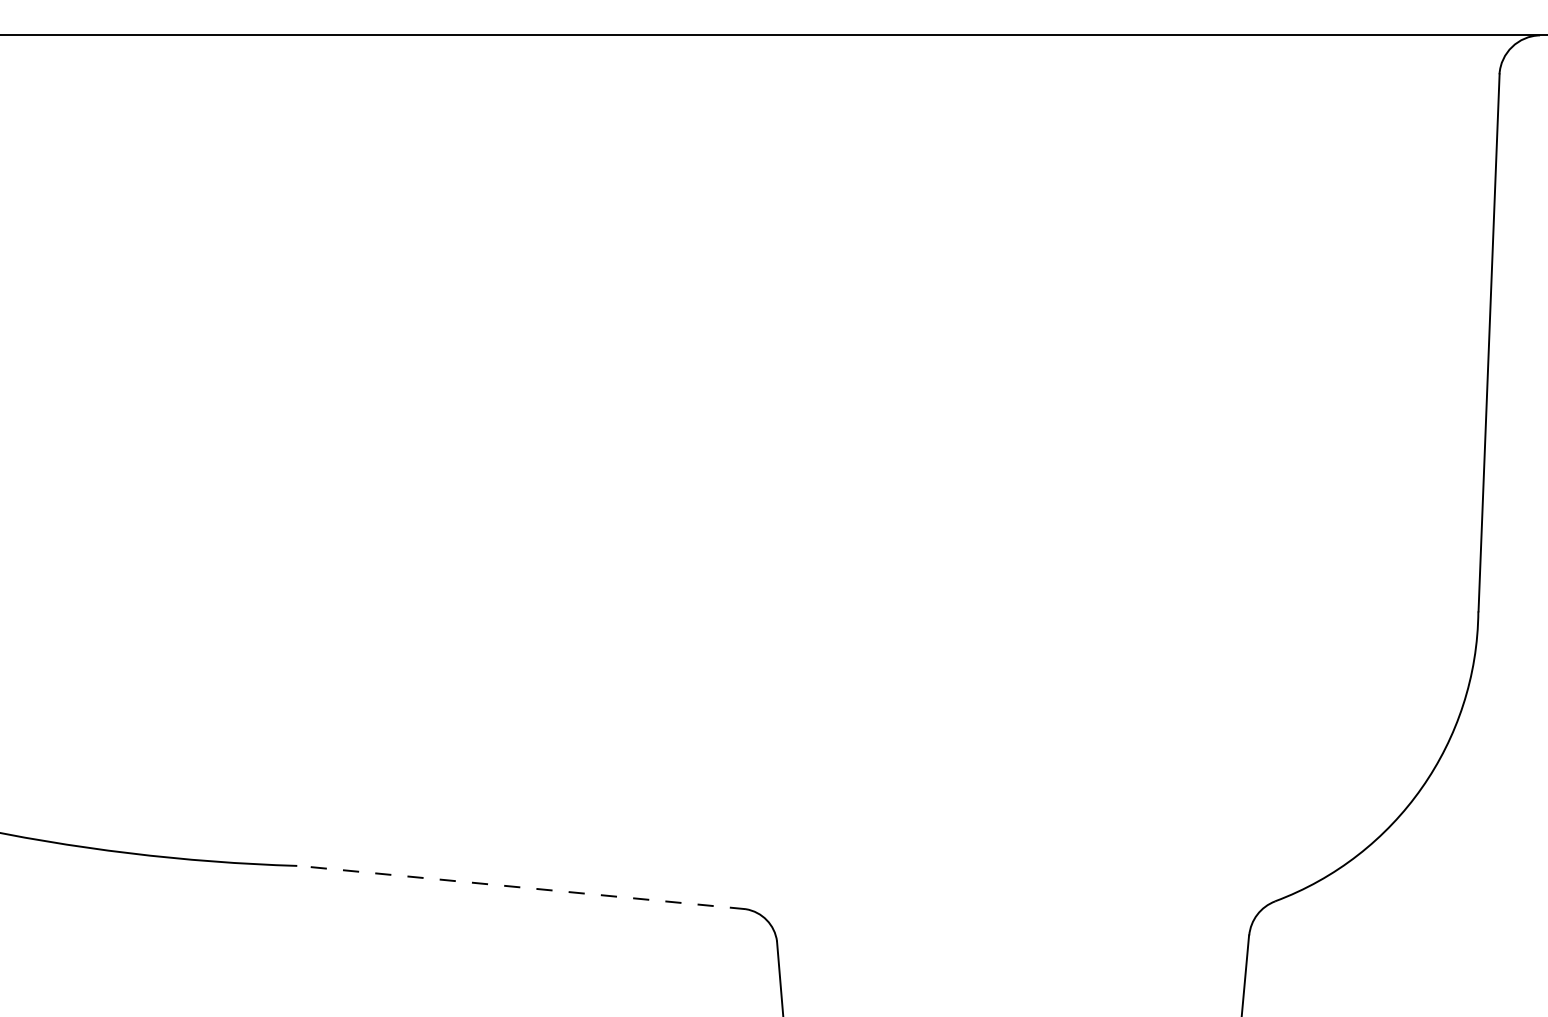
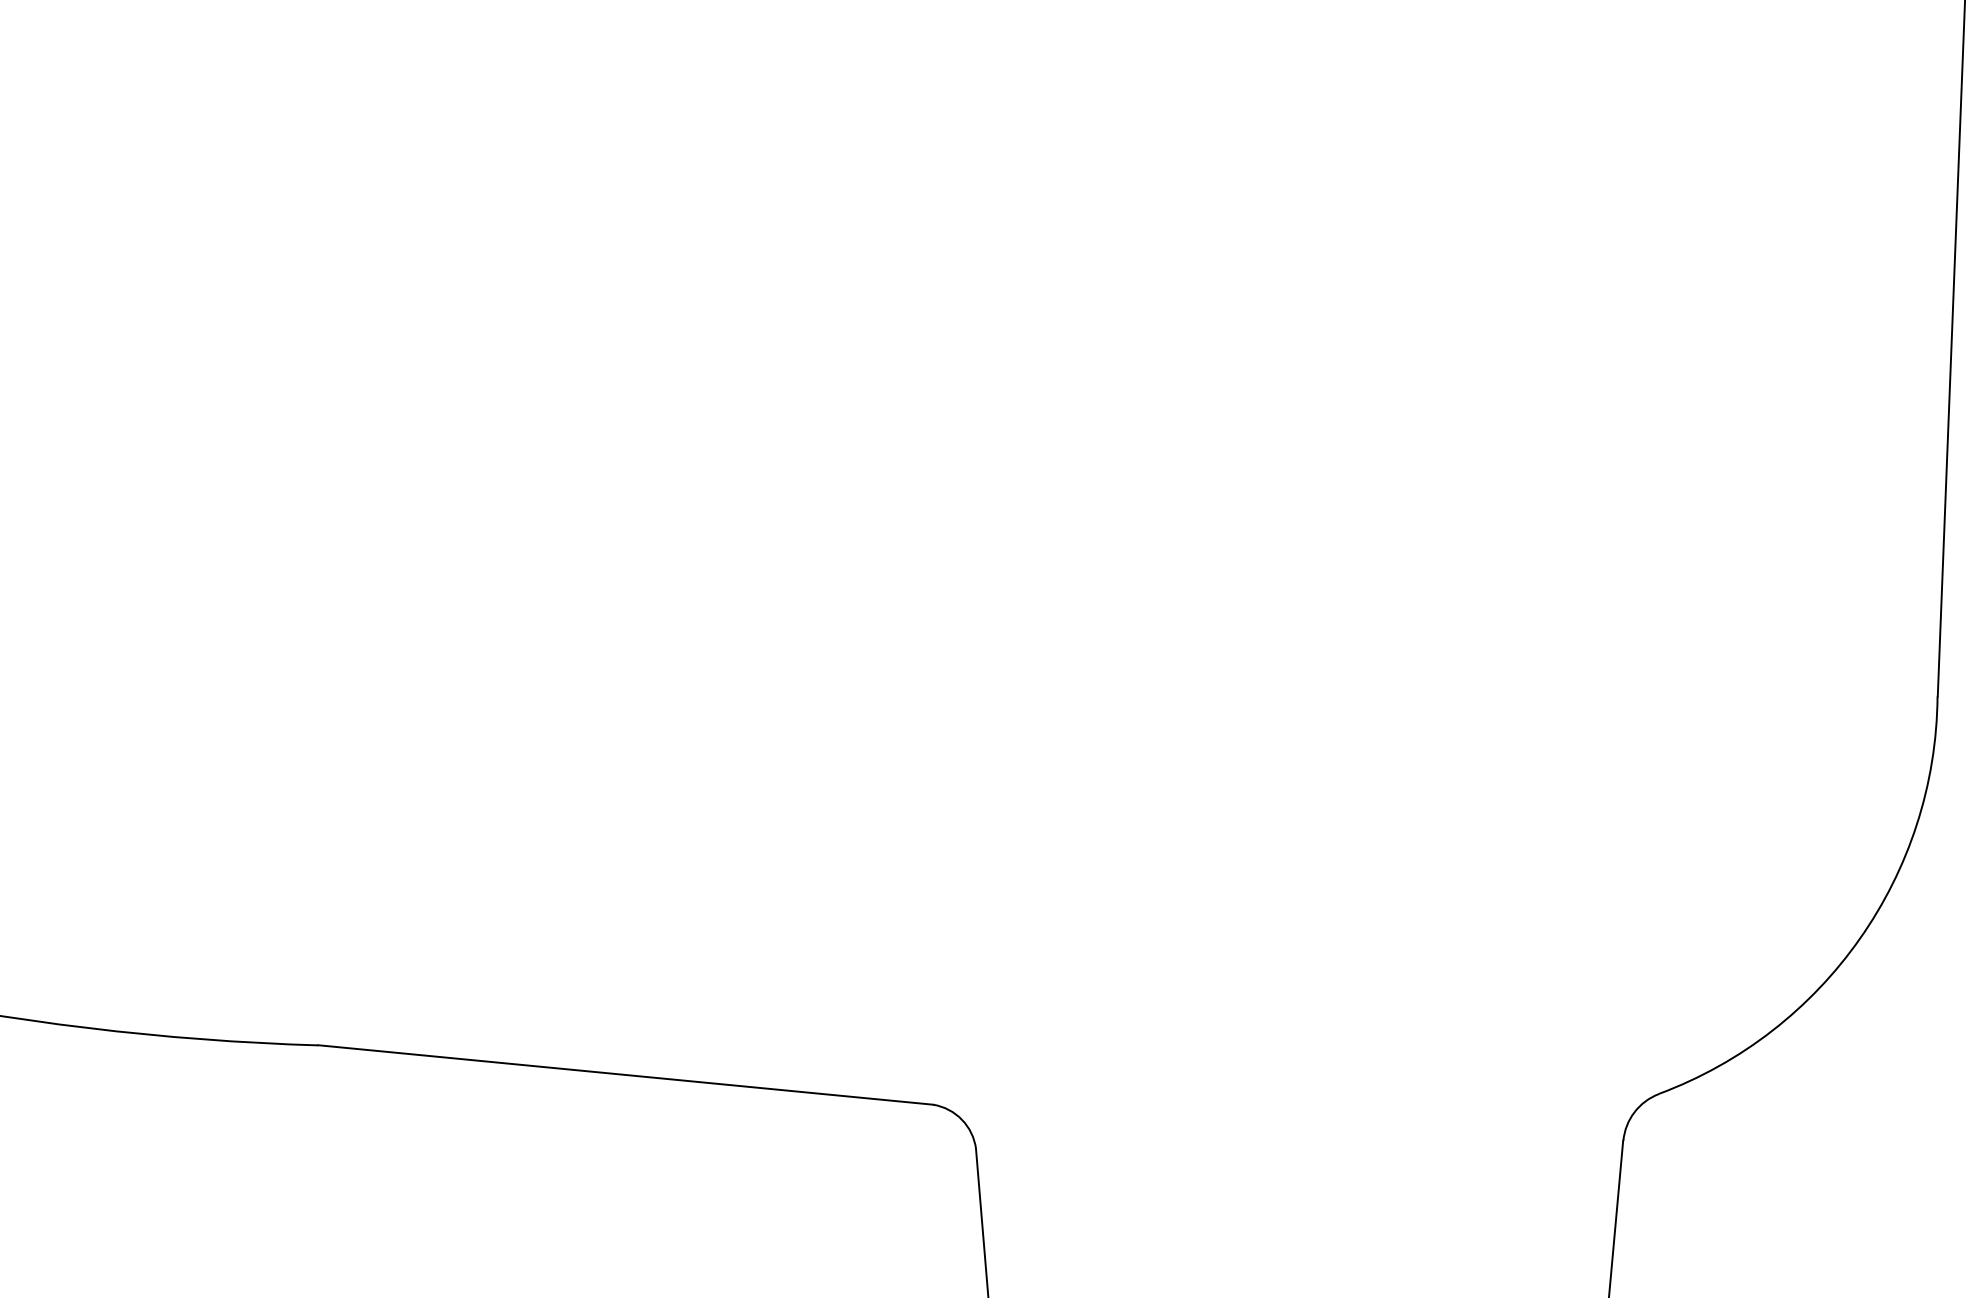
line: (521, 887) -> (625, 1074), dashed -> solid

